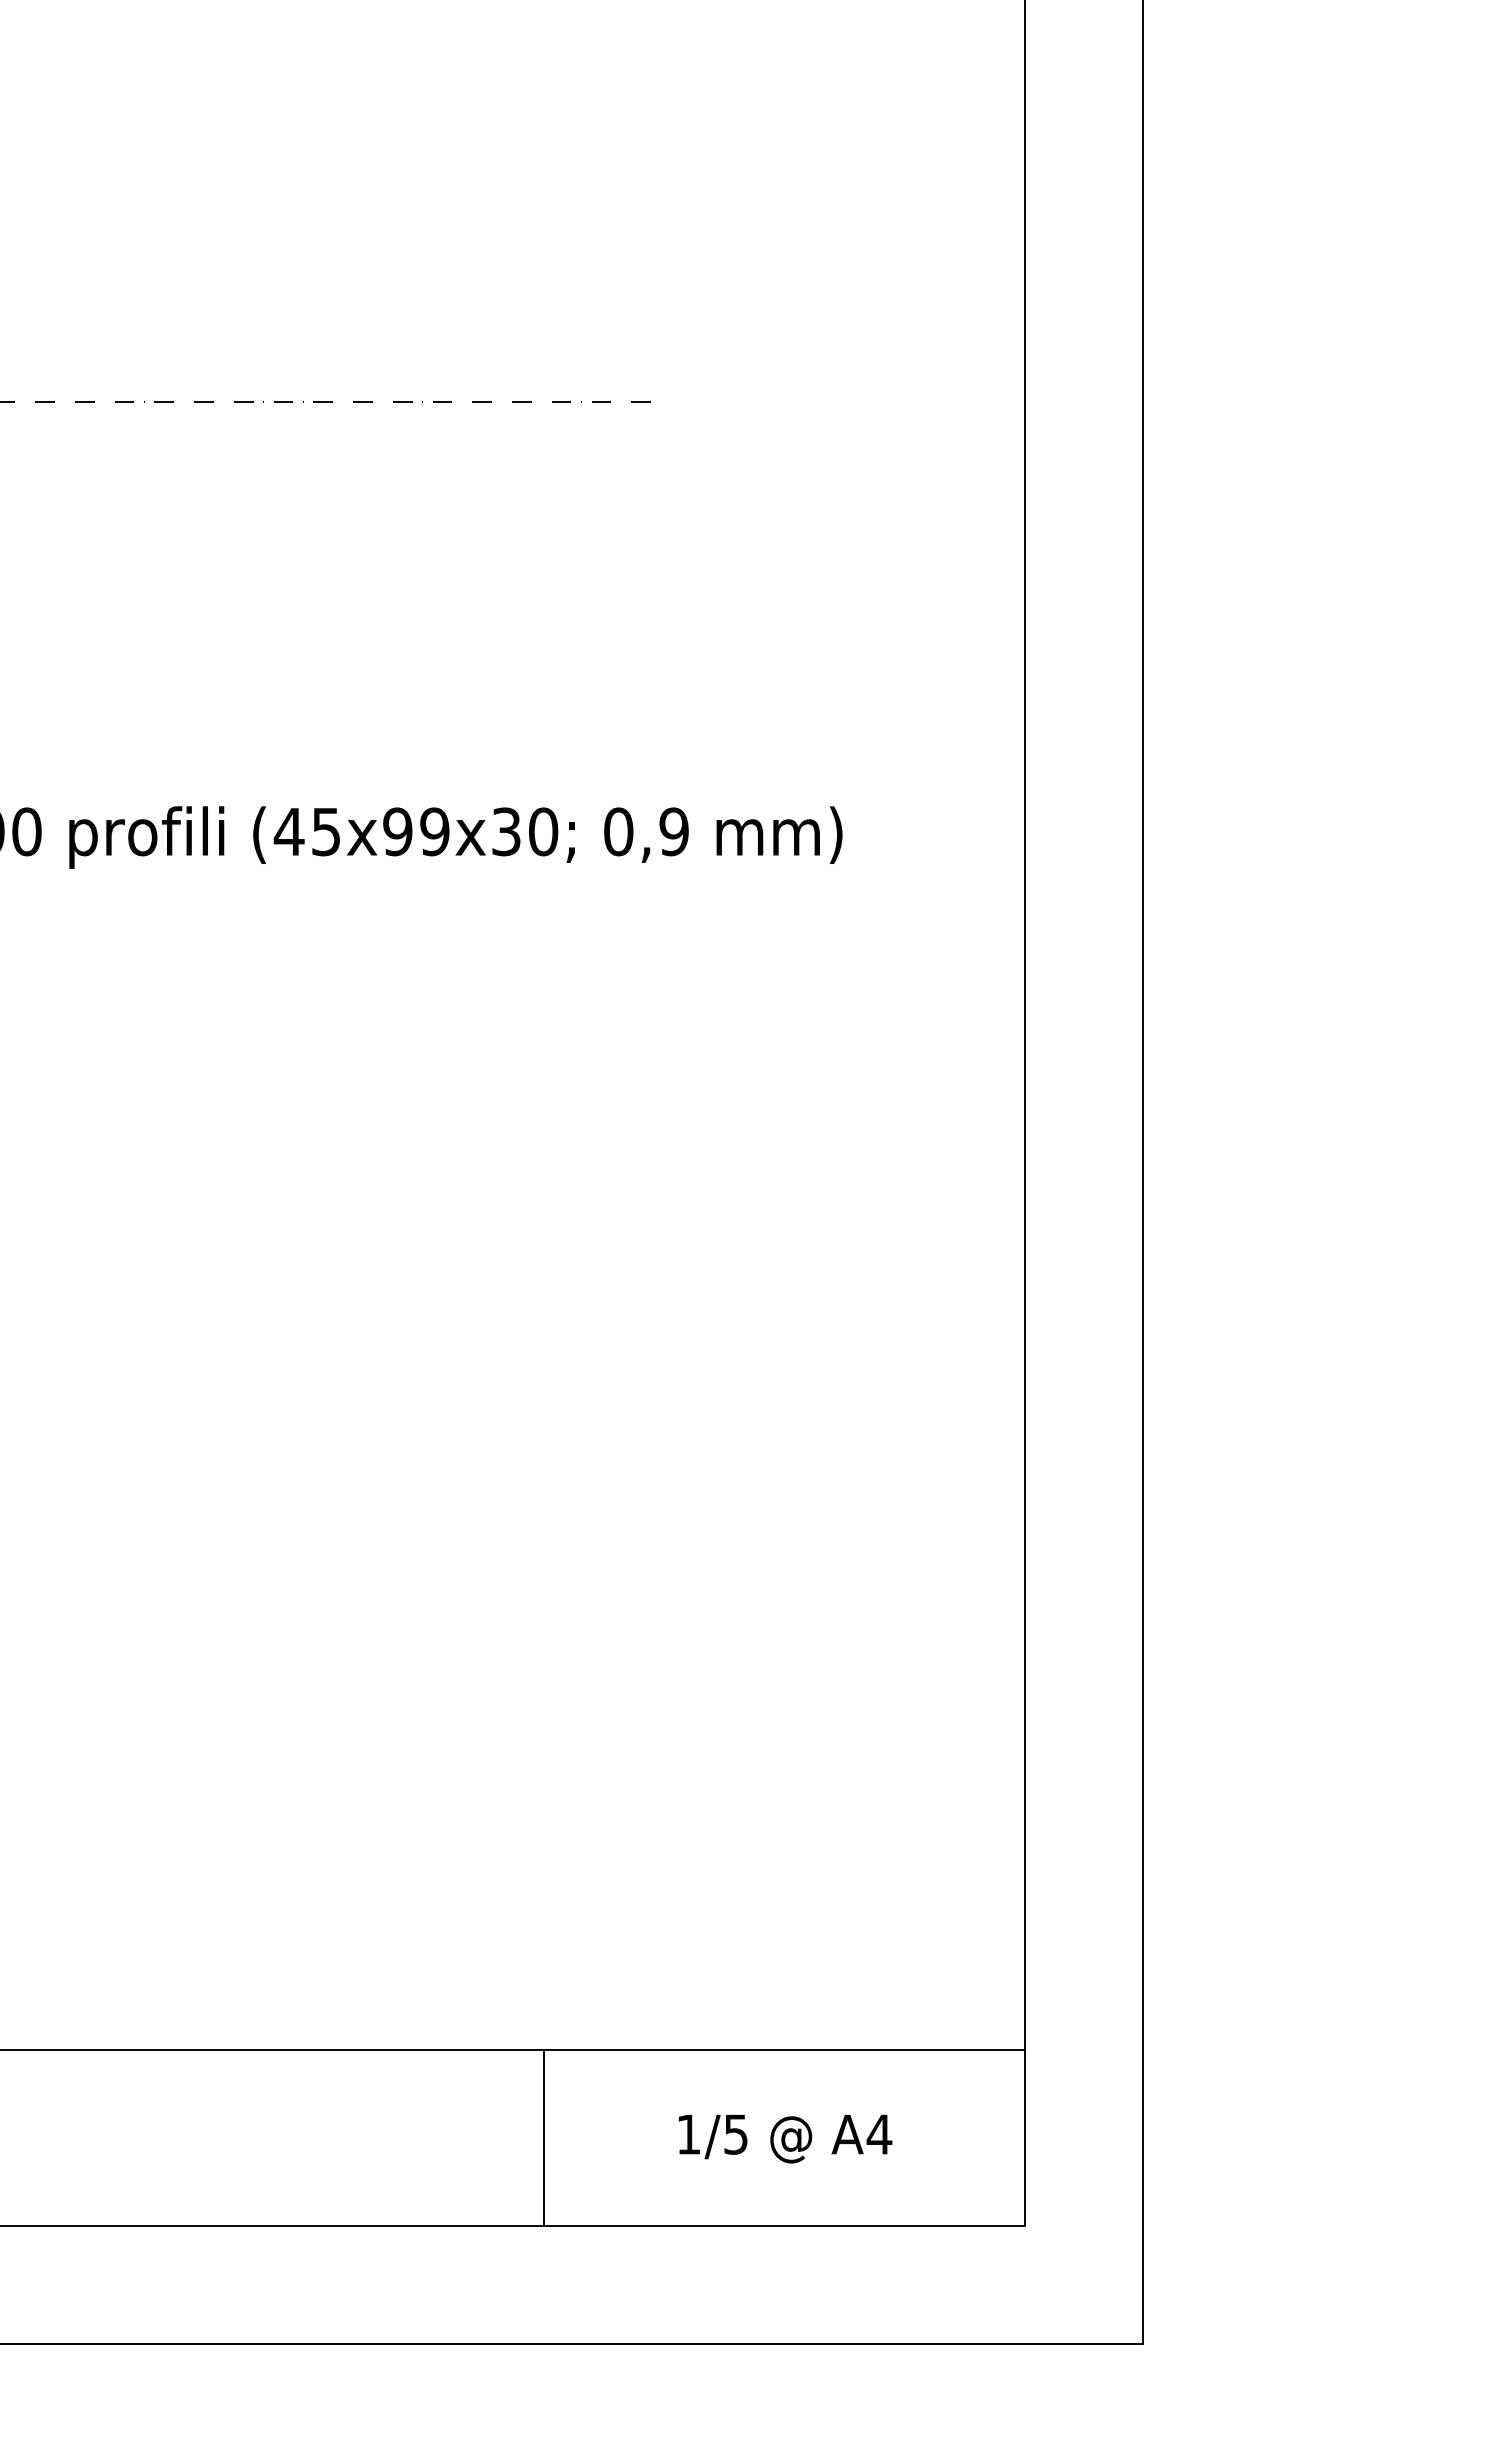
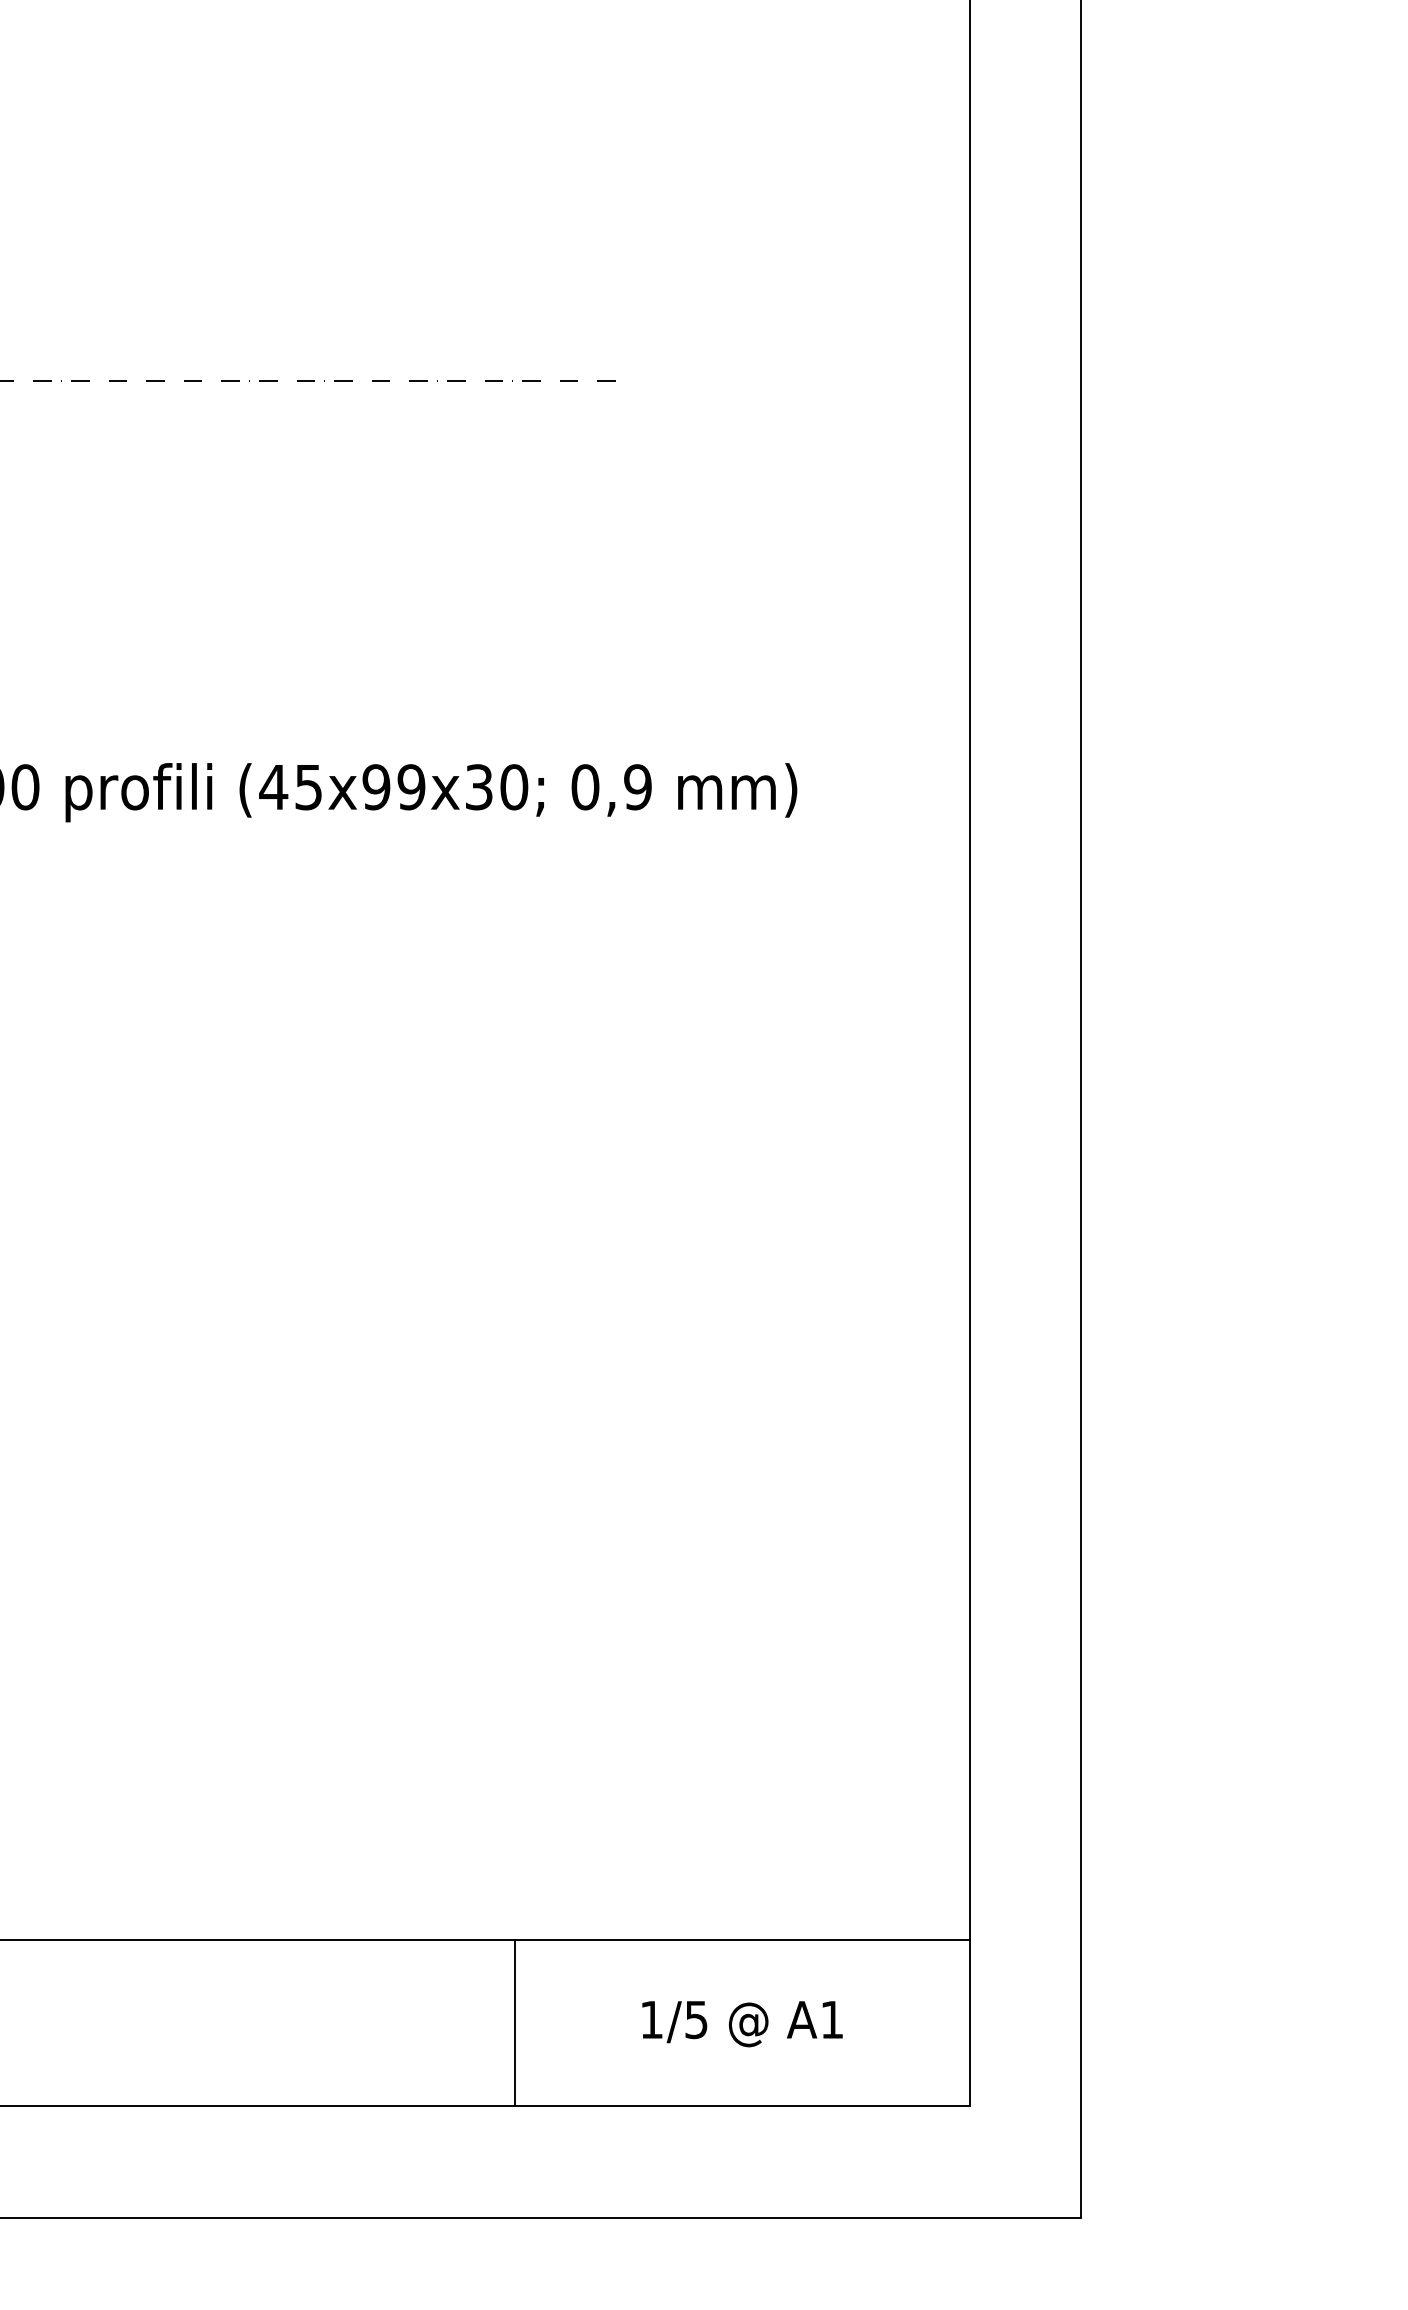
text: (879, 2134) -> (832, 2019), A4 -> A1

